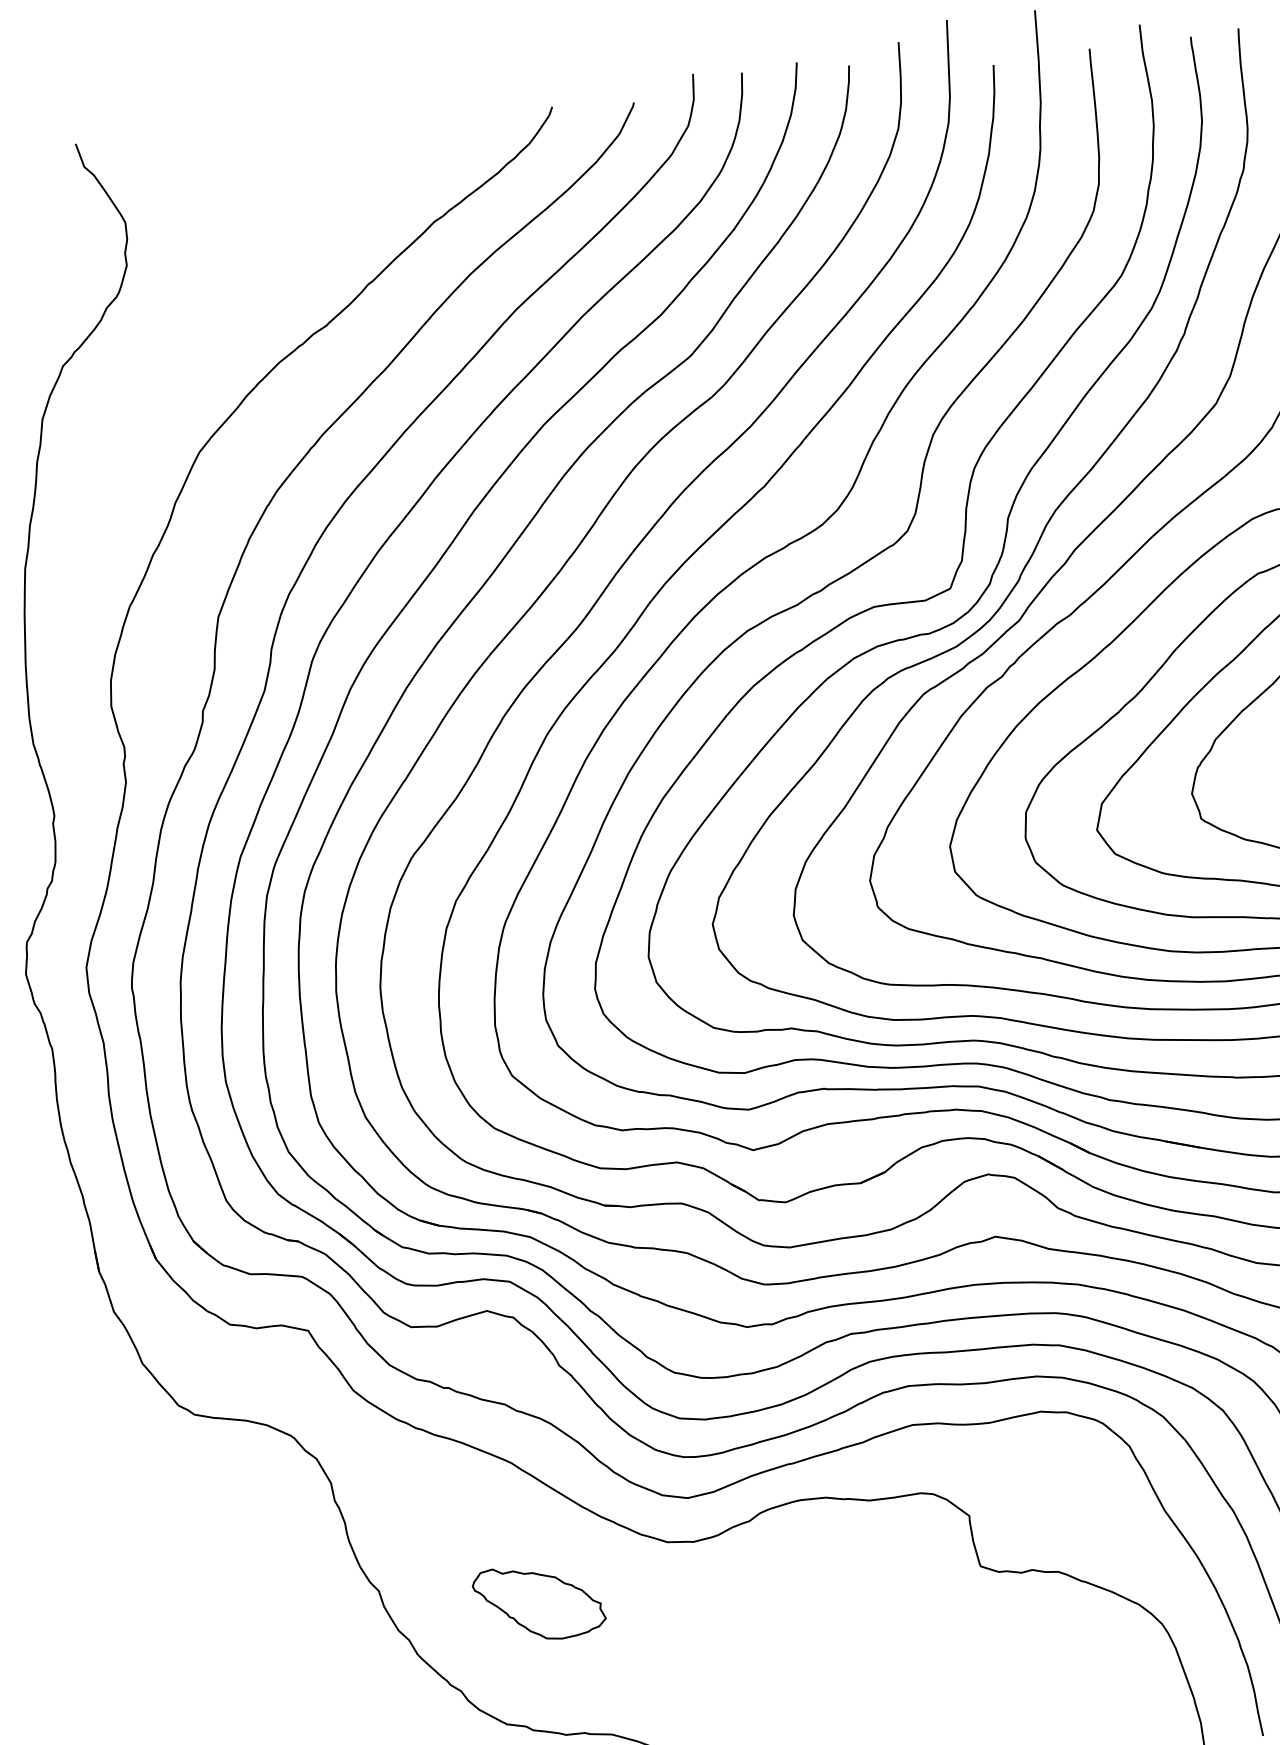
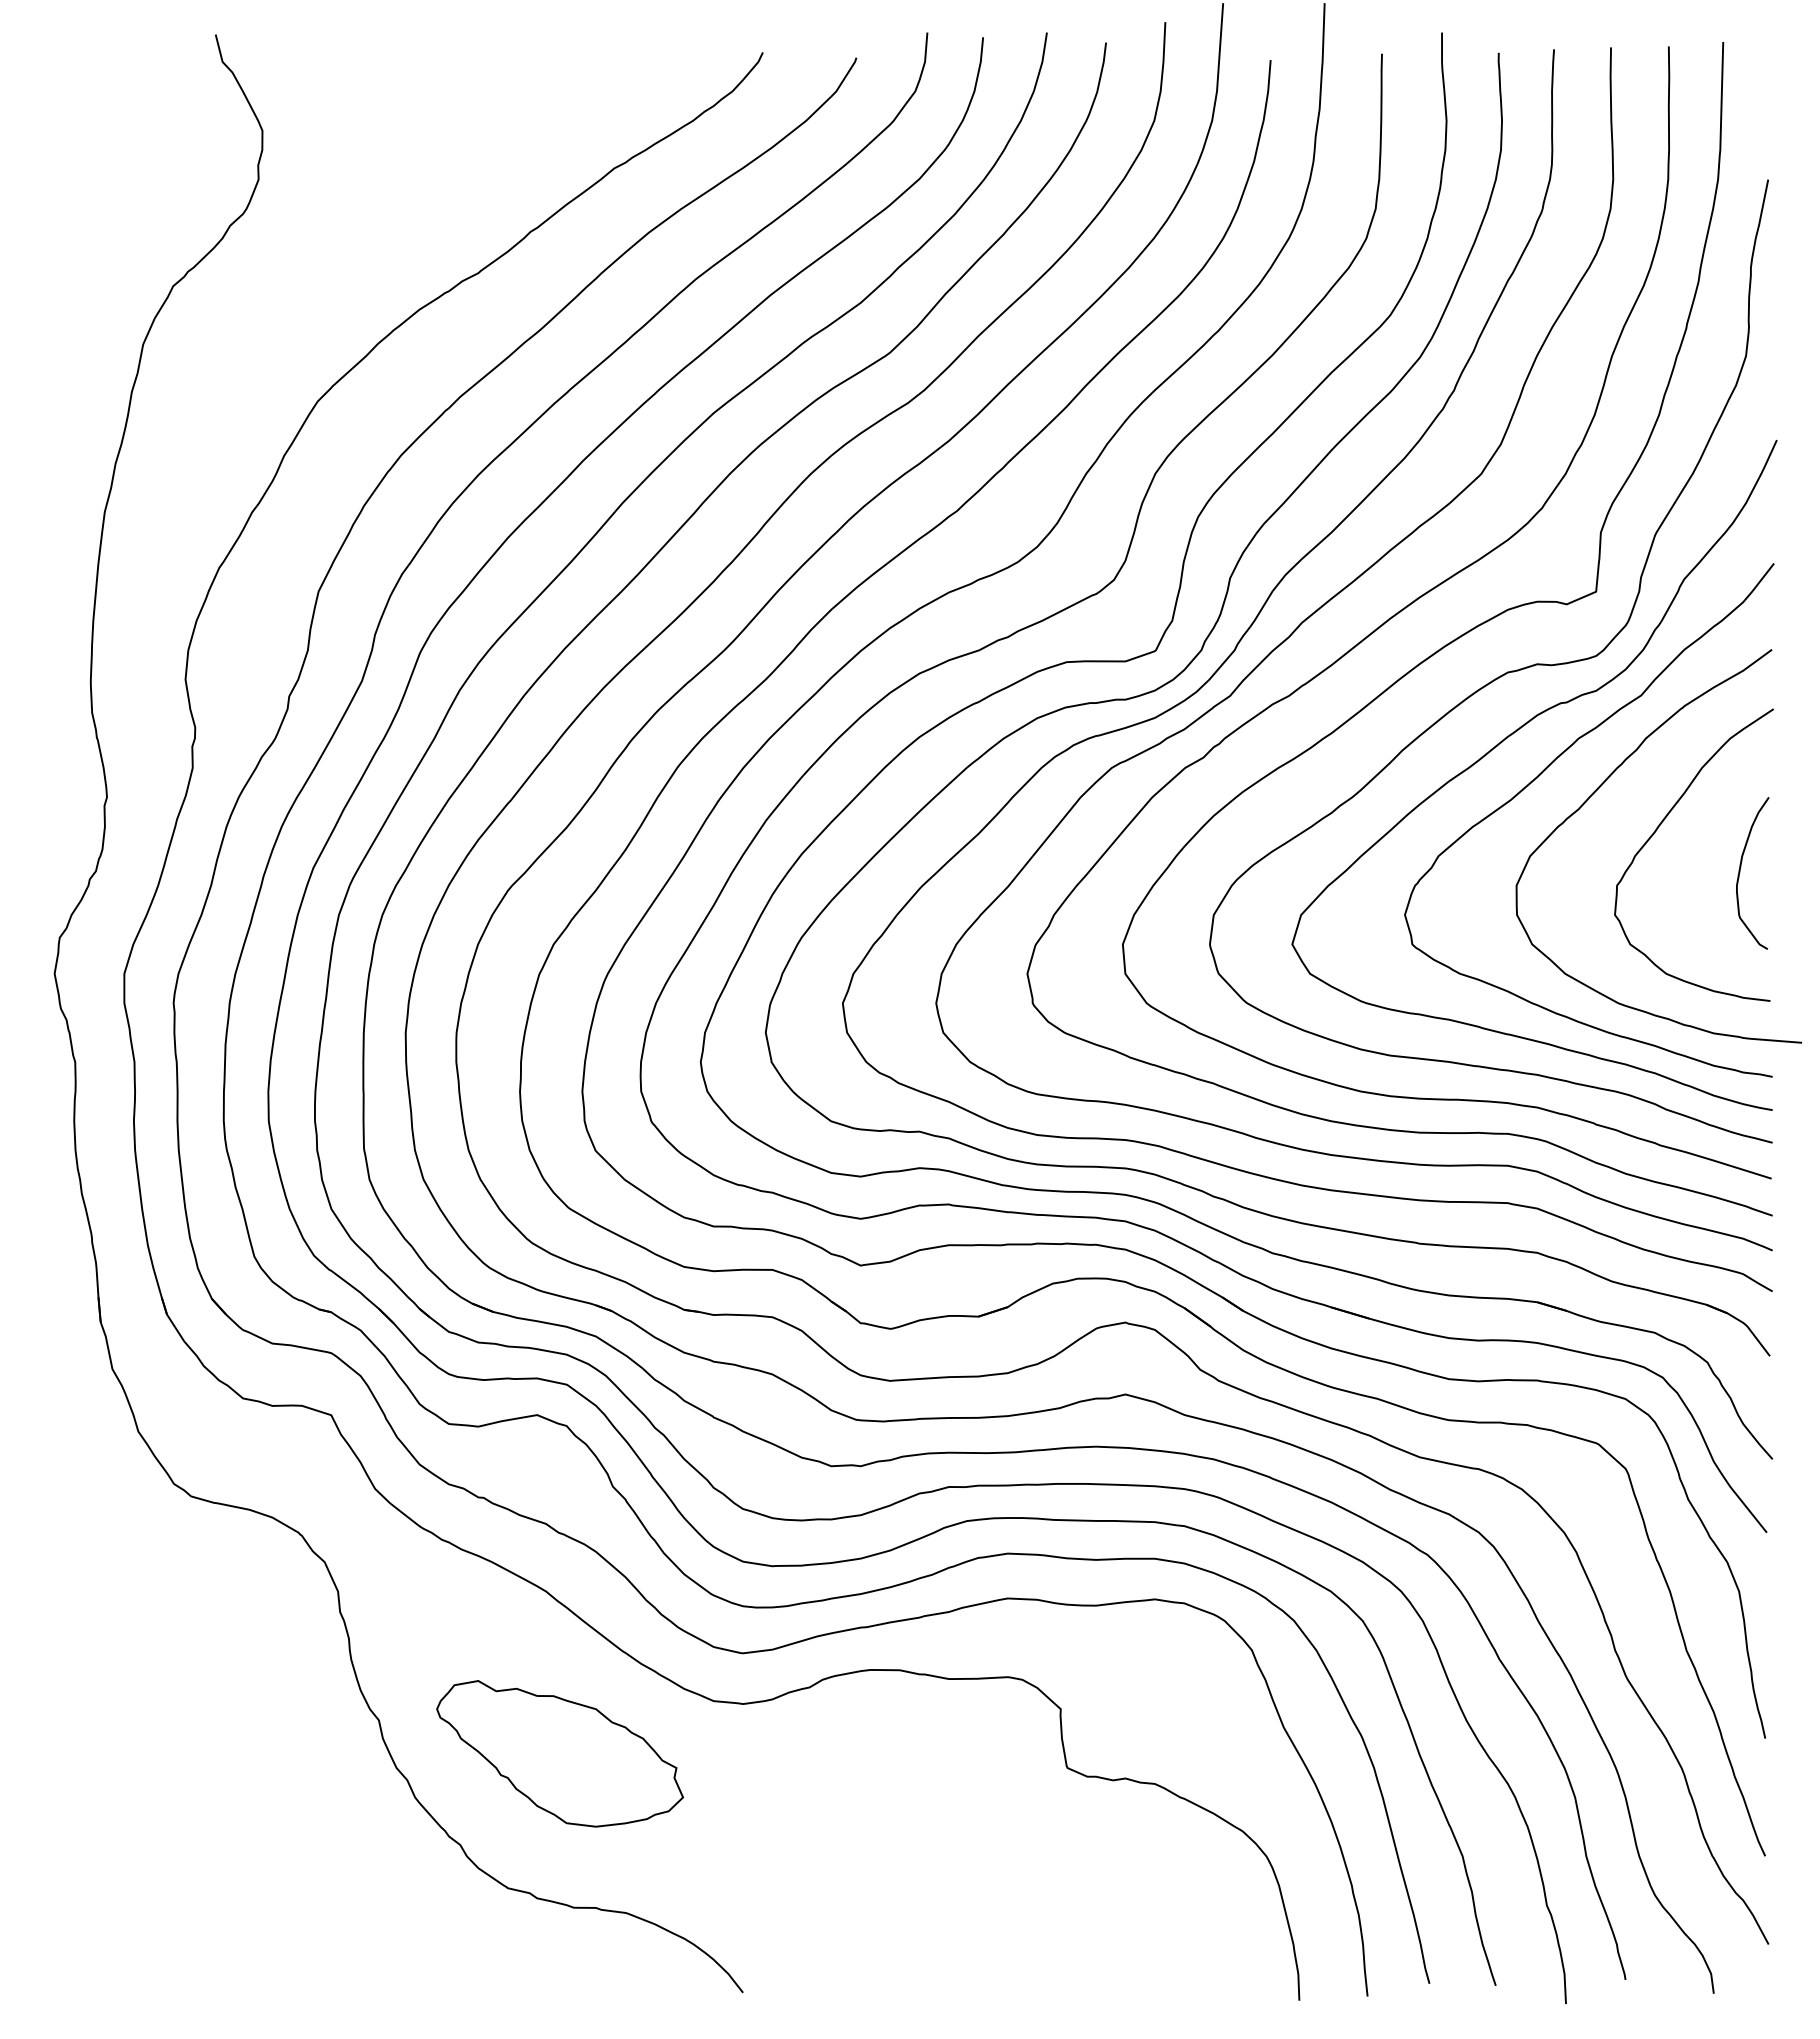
part: (539, 1602) -> (560, 1753), size x1.67

